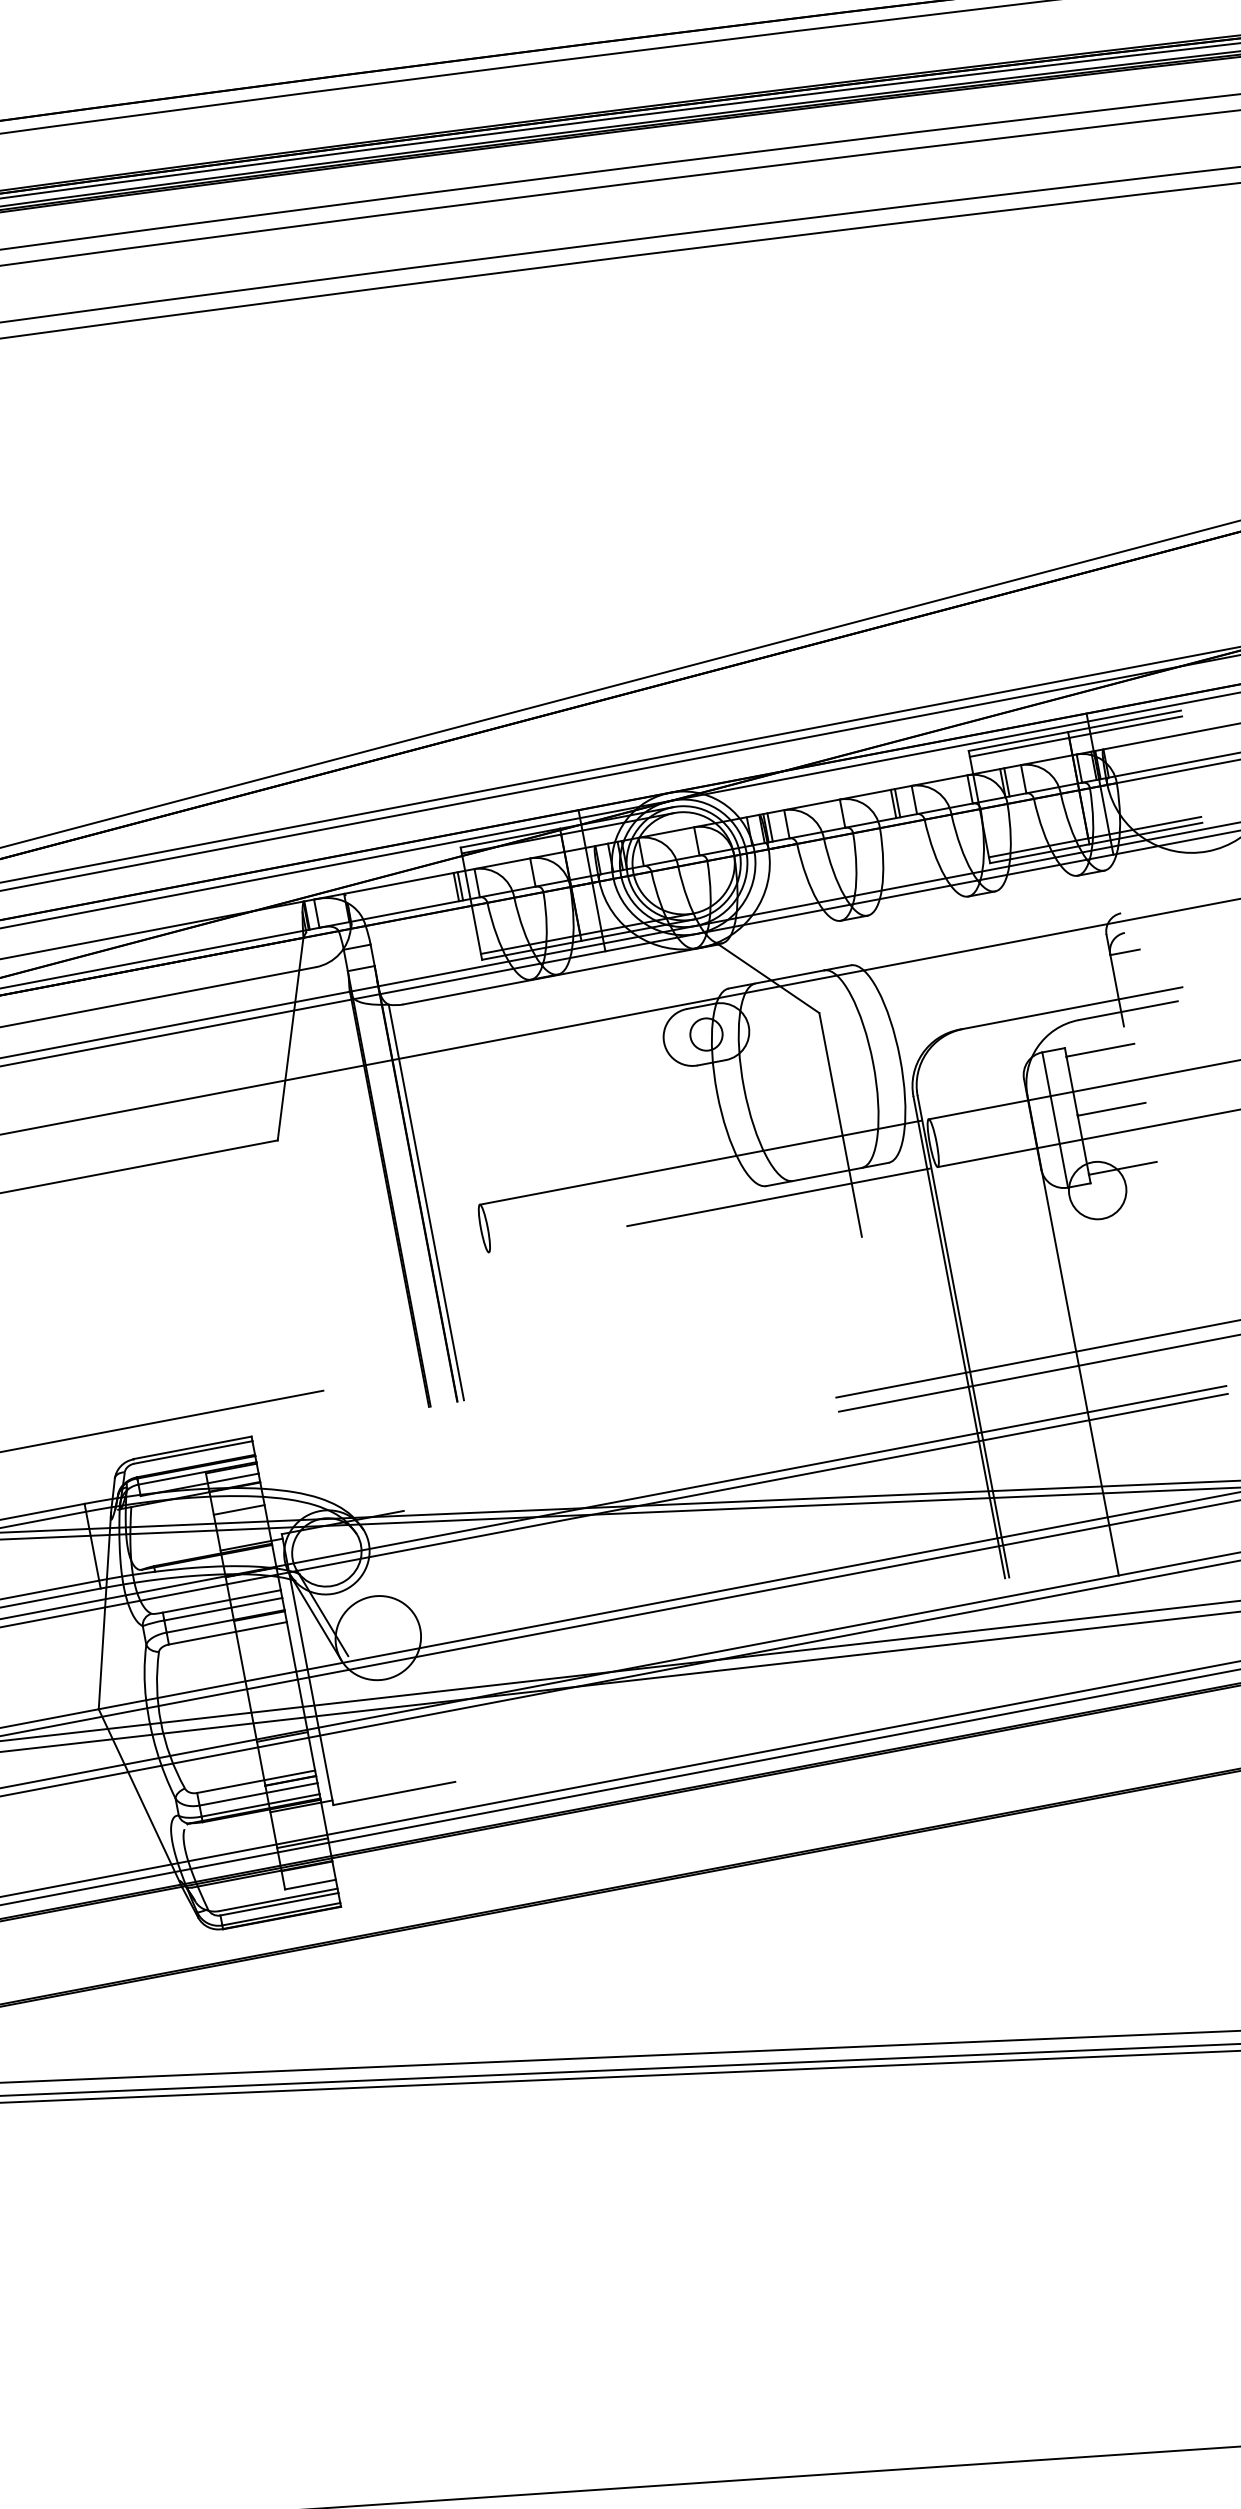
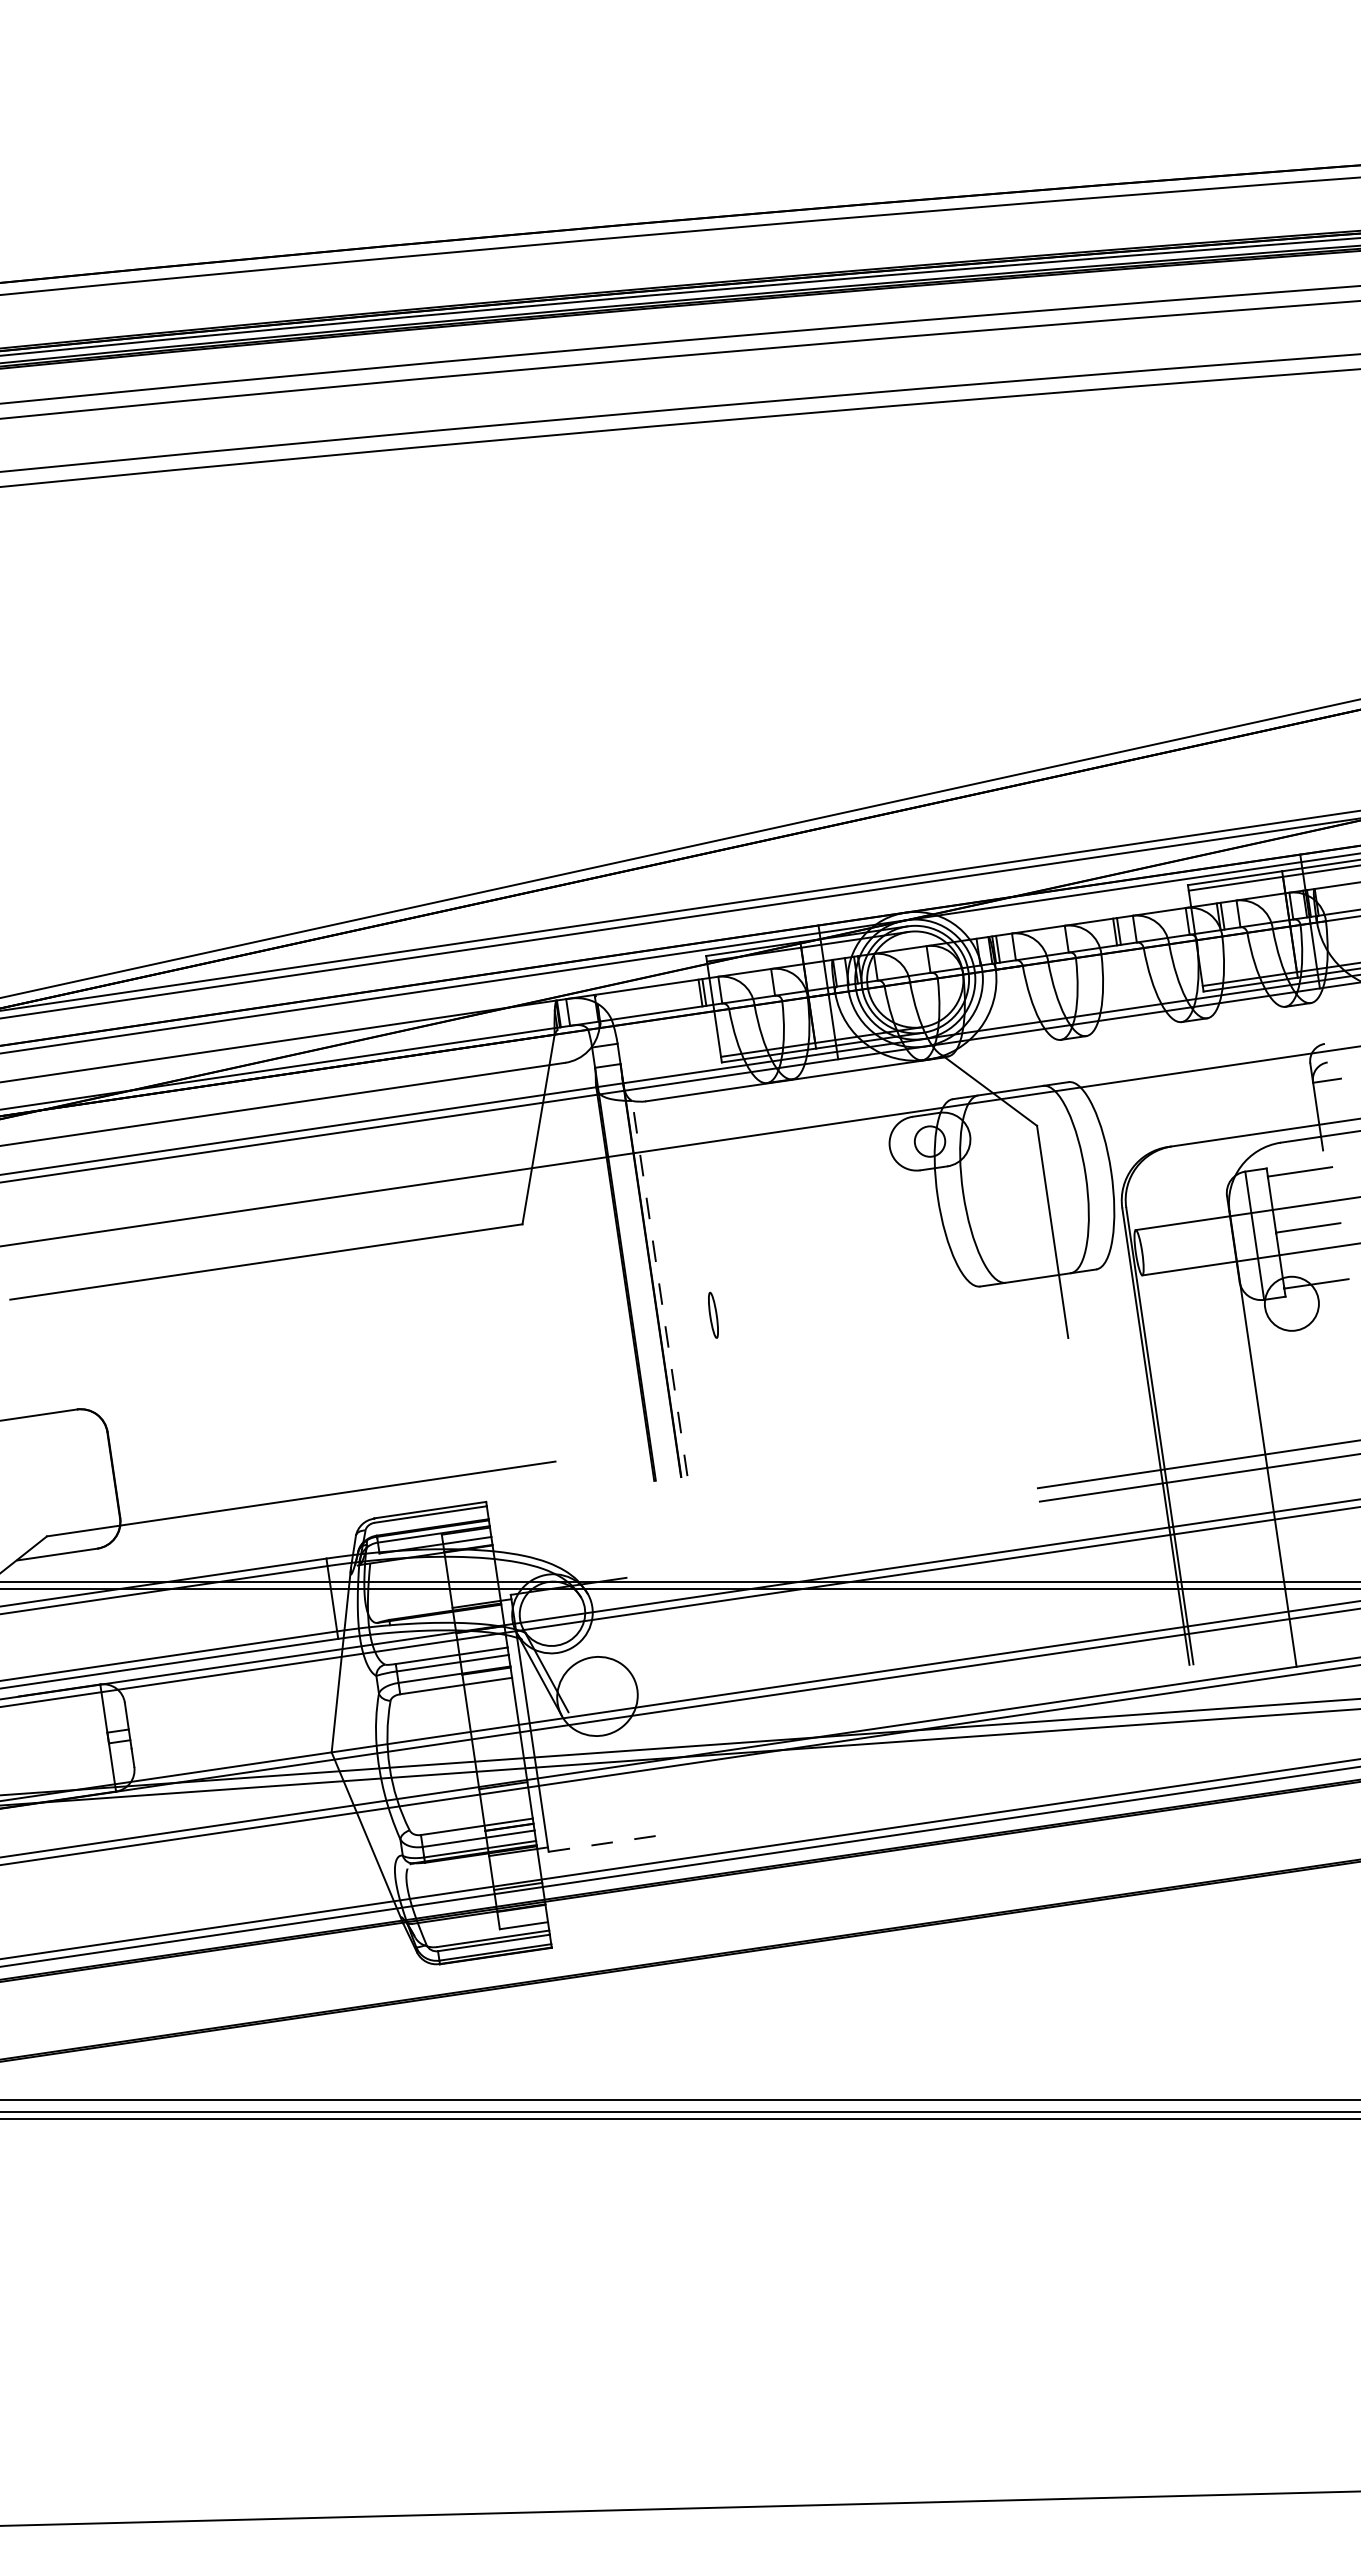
line: (700, 1162) -> (919, 1261), removed
line: (777, 1197) -> (990, 1297), removed
line: (425, 1202) -> (659, 1288), solid -> dashed
line: (238, 1508) -> (471, 1569), removed
line: (394, 1793) -> (606, 1843), solid -> dashed

